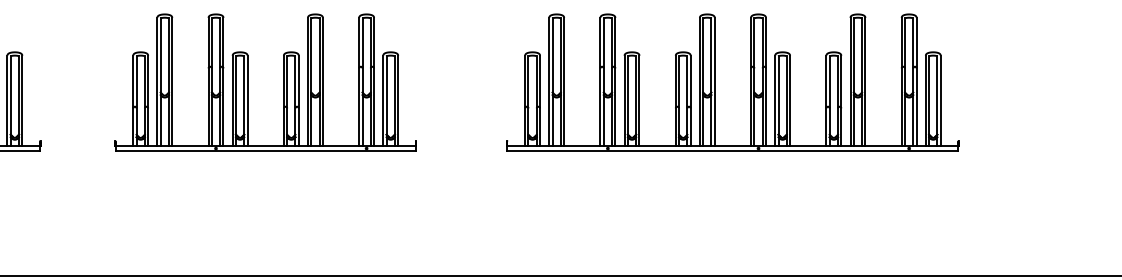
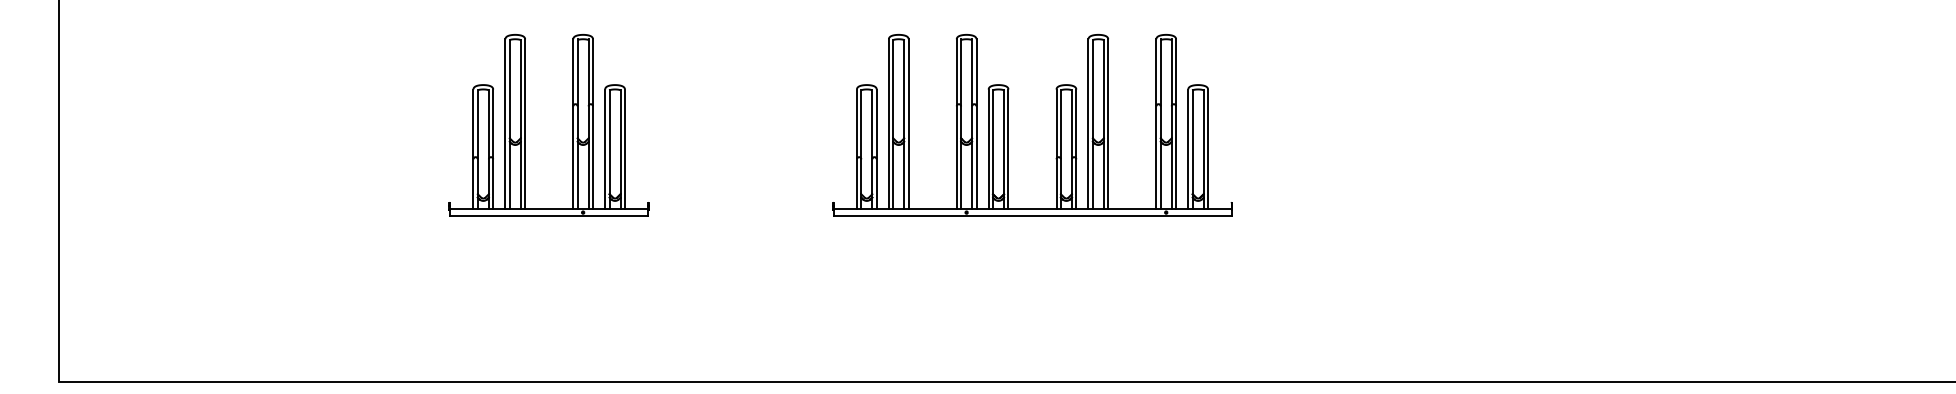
part: (247, 82) -> (1008, 125), moved
part: (715, 82) -> (1543, 125), removed

